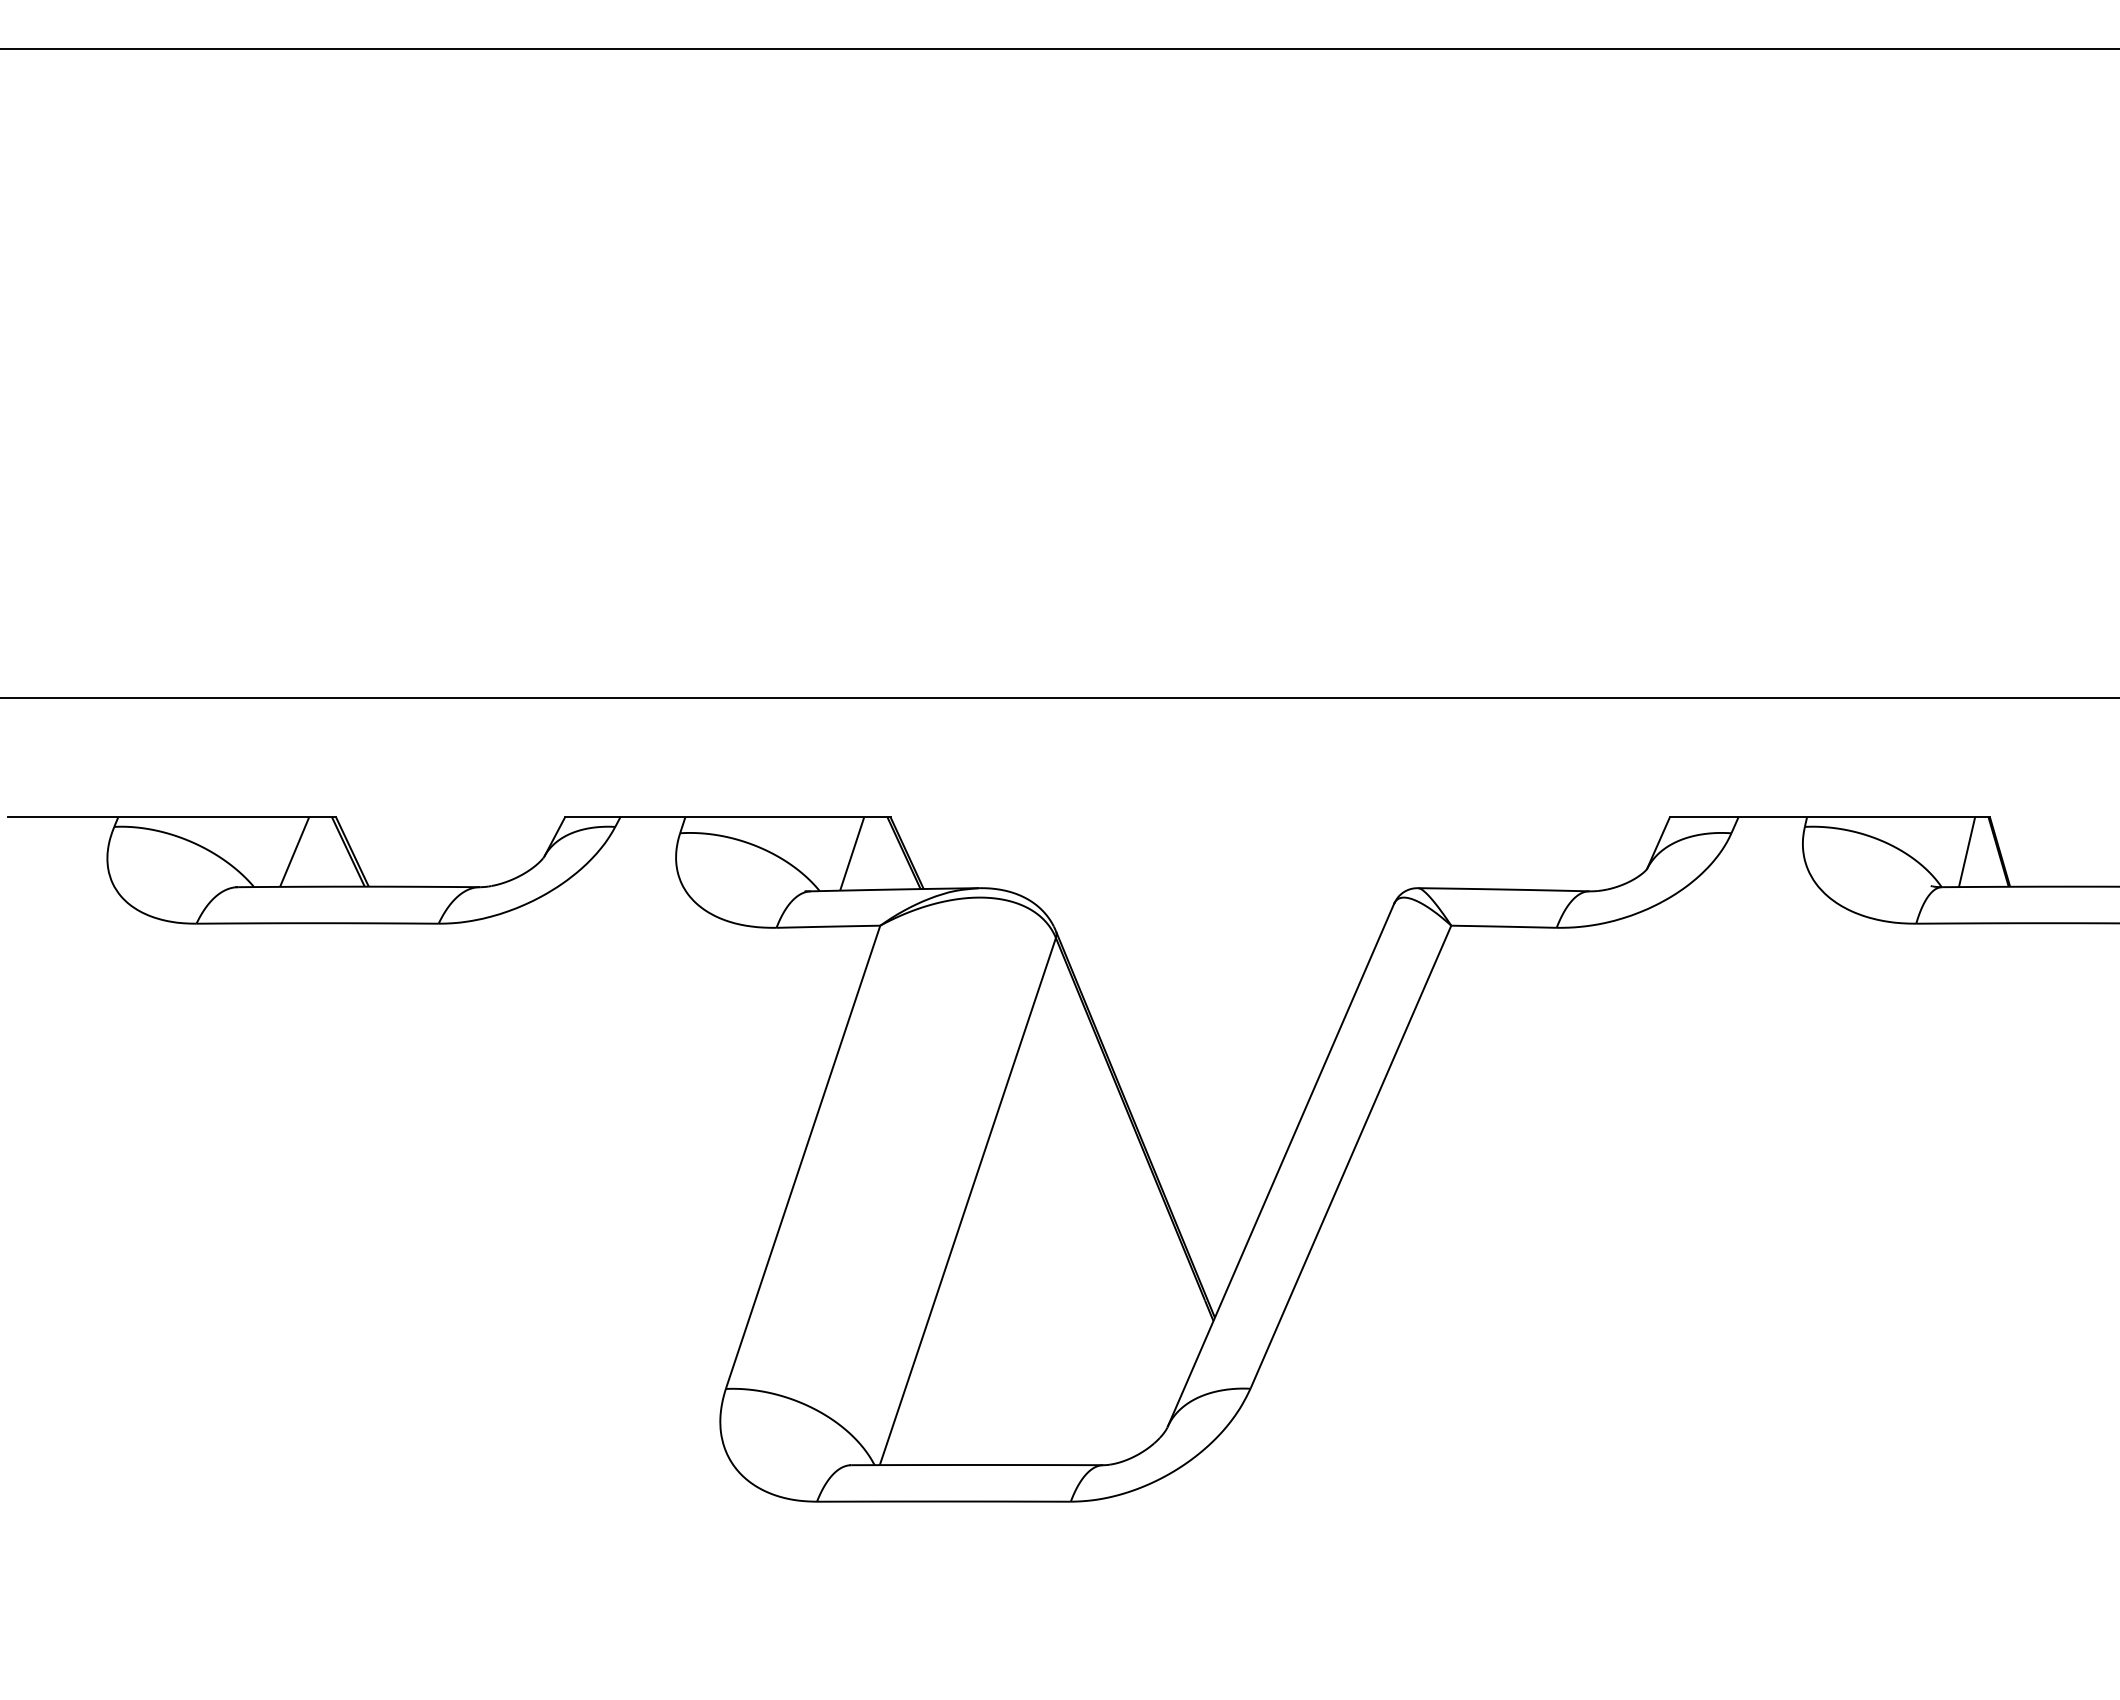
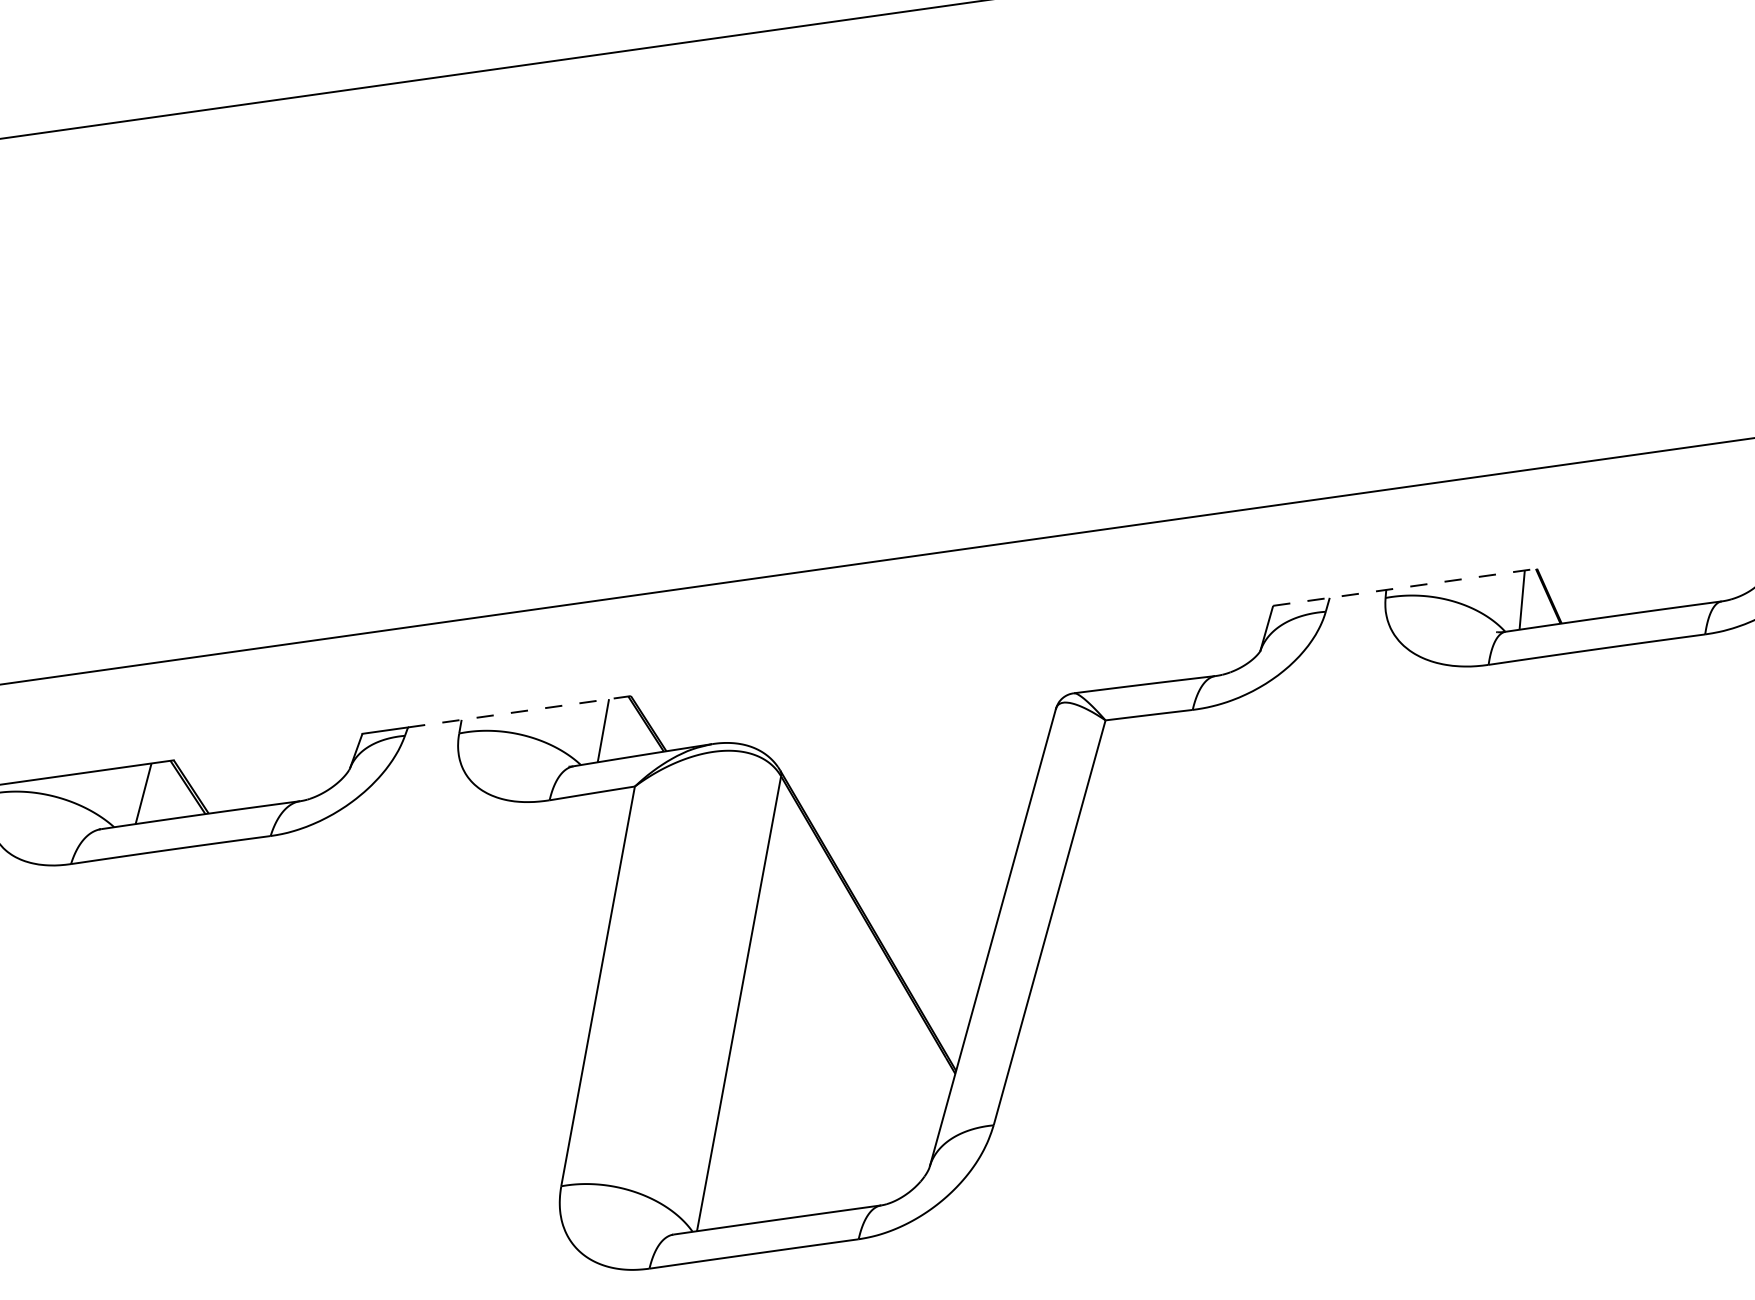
line: (756, 817) -> (520, 711), solid -> dashed
line: (1830, 817) -> (1405, 587), solid -> dashed

